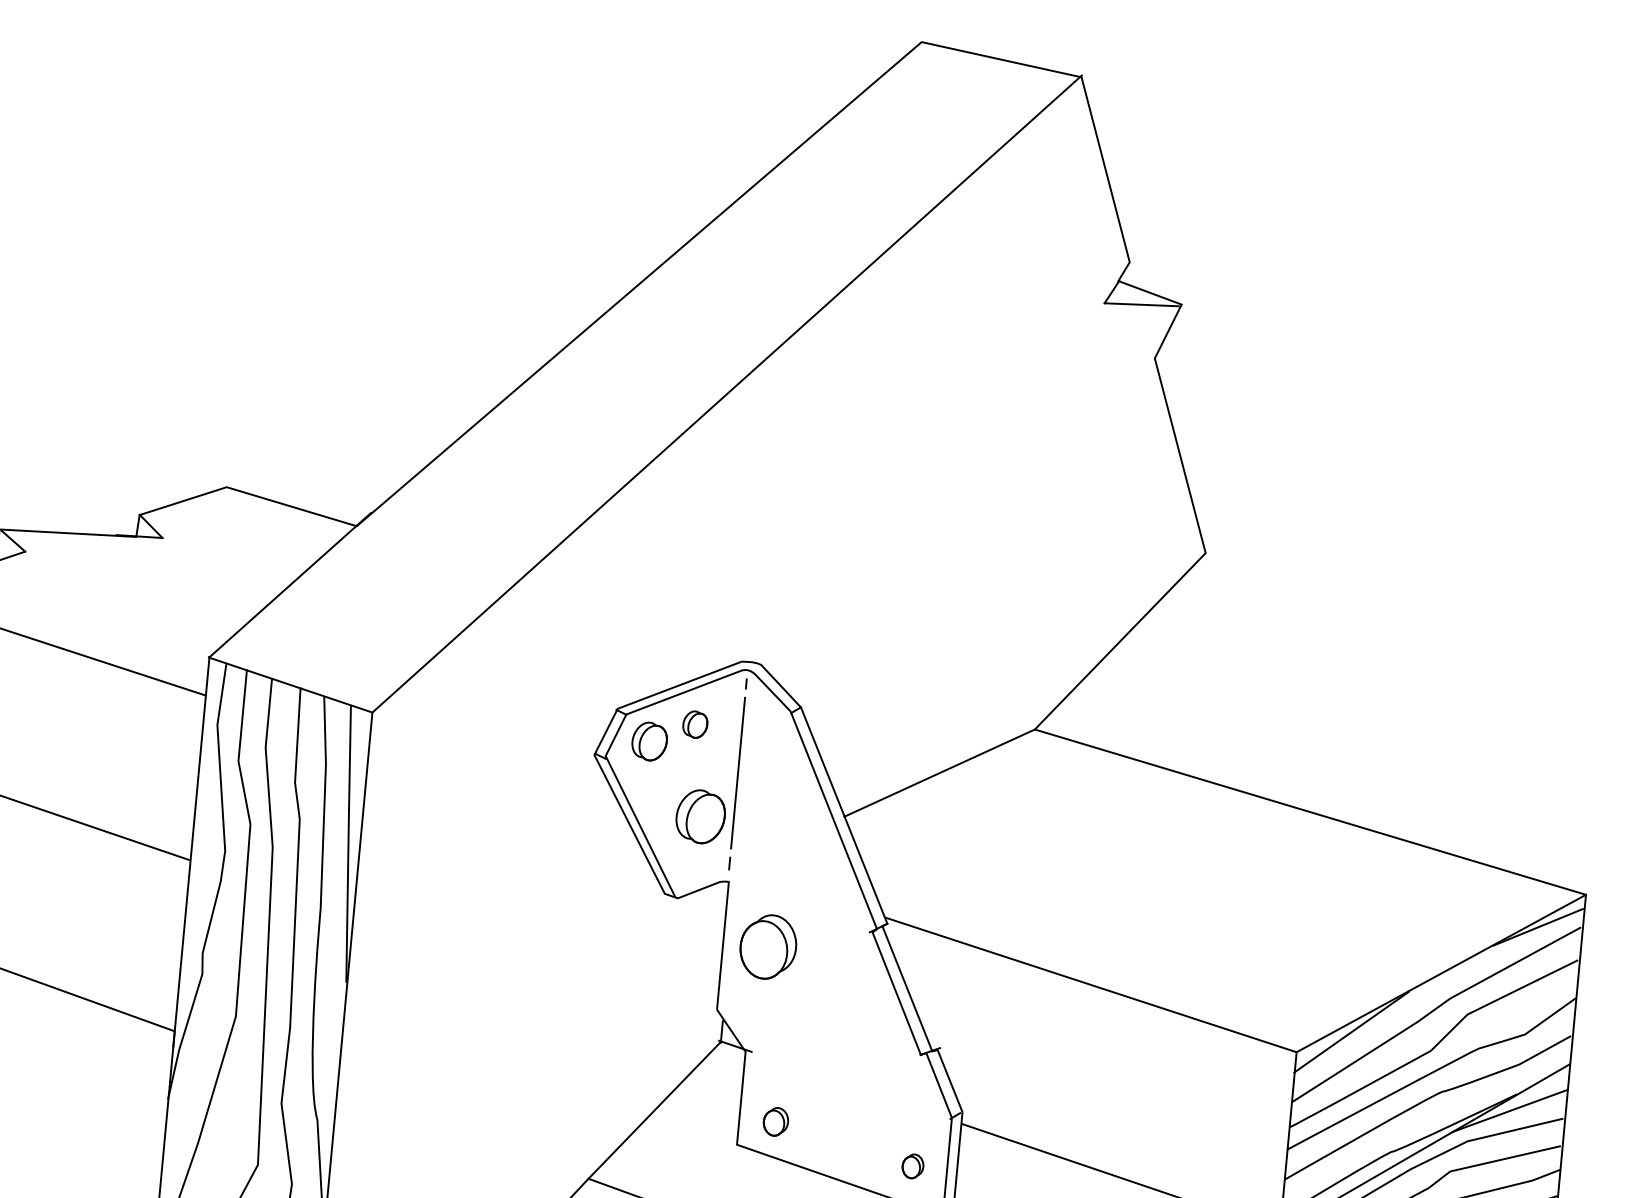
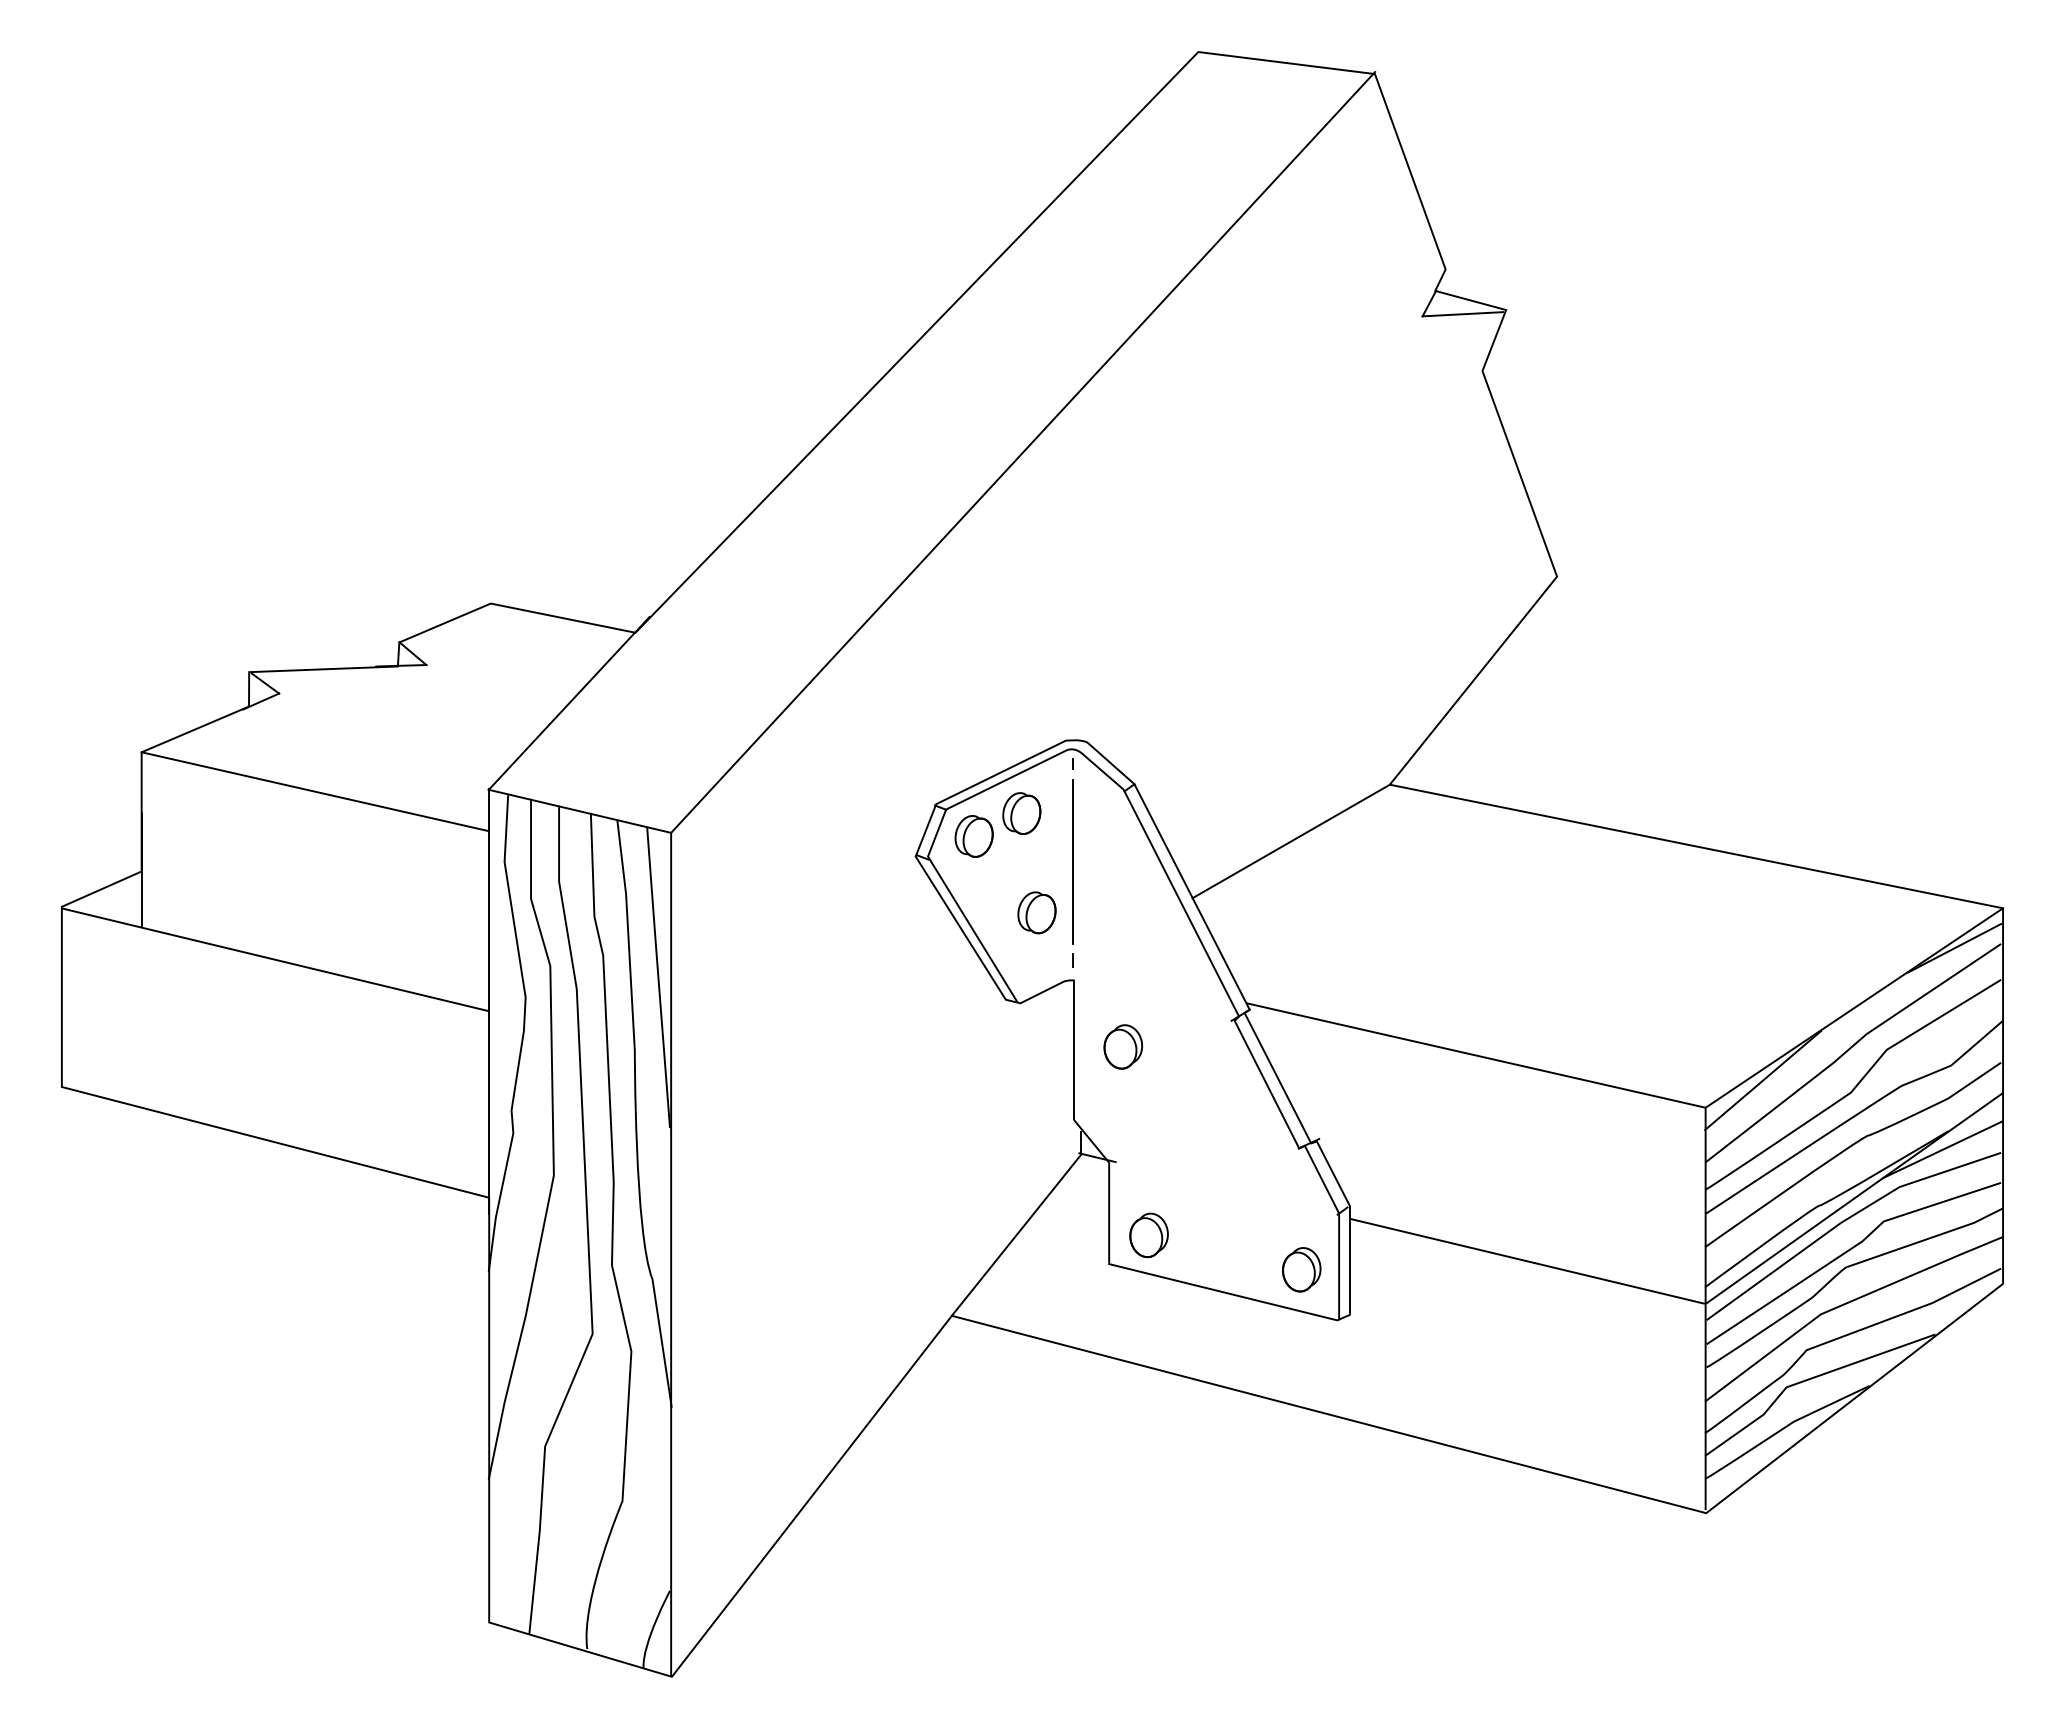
part: (694, 724) -> (1021, 813), size x1.43
part: (700, 816) -> (1036, 912), size x0.71
part: (768, 946) -> (1123, 1046), size x0.62
part: (775, 1121) -> (1148, 1235), size x1.43
part: (912, 1166) -> (1301, 1269), size x1.67

